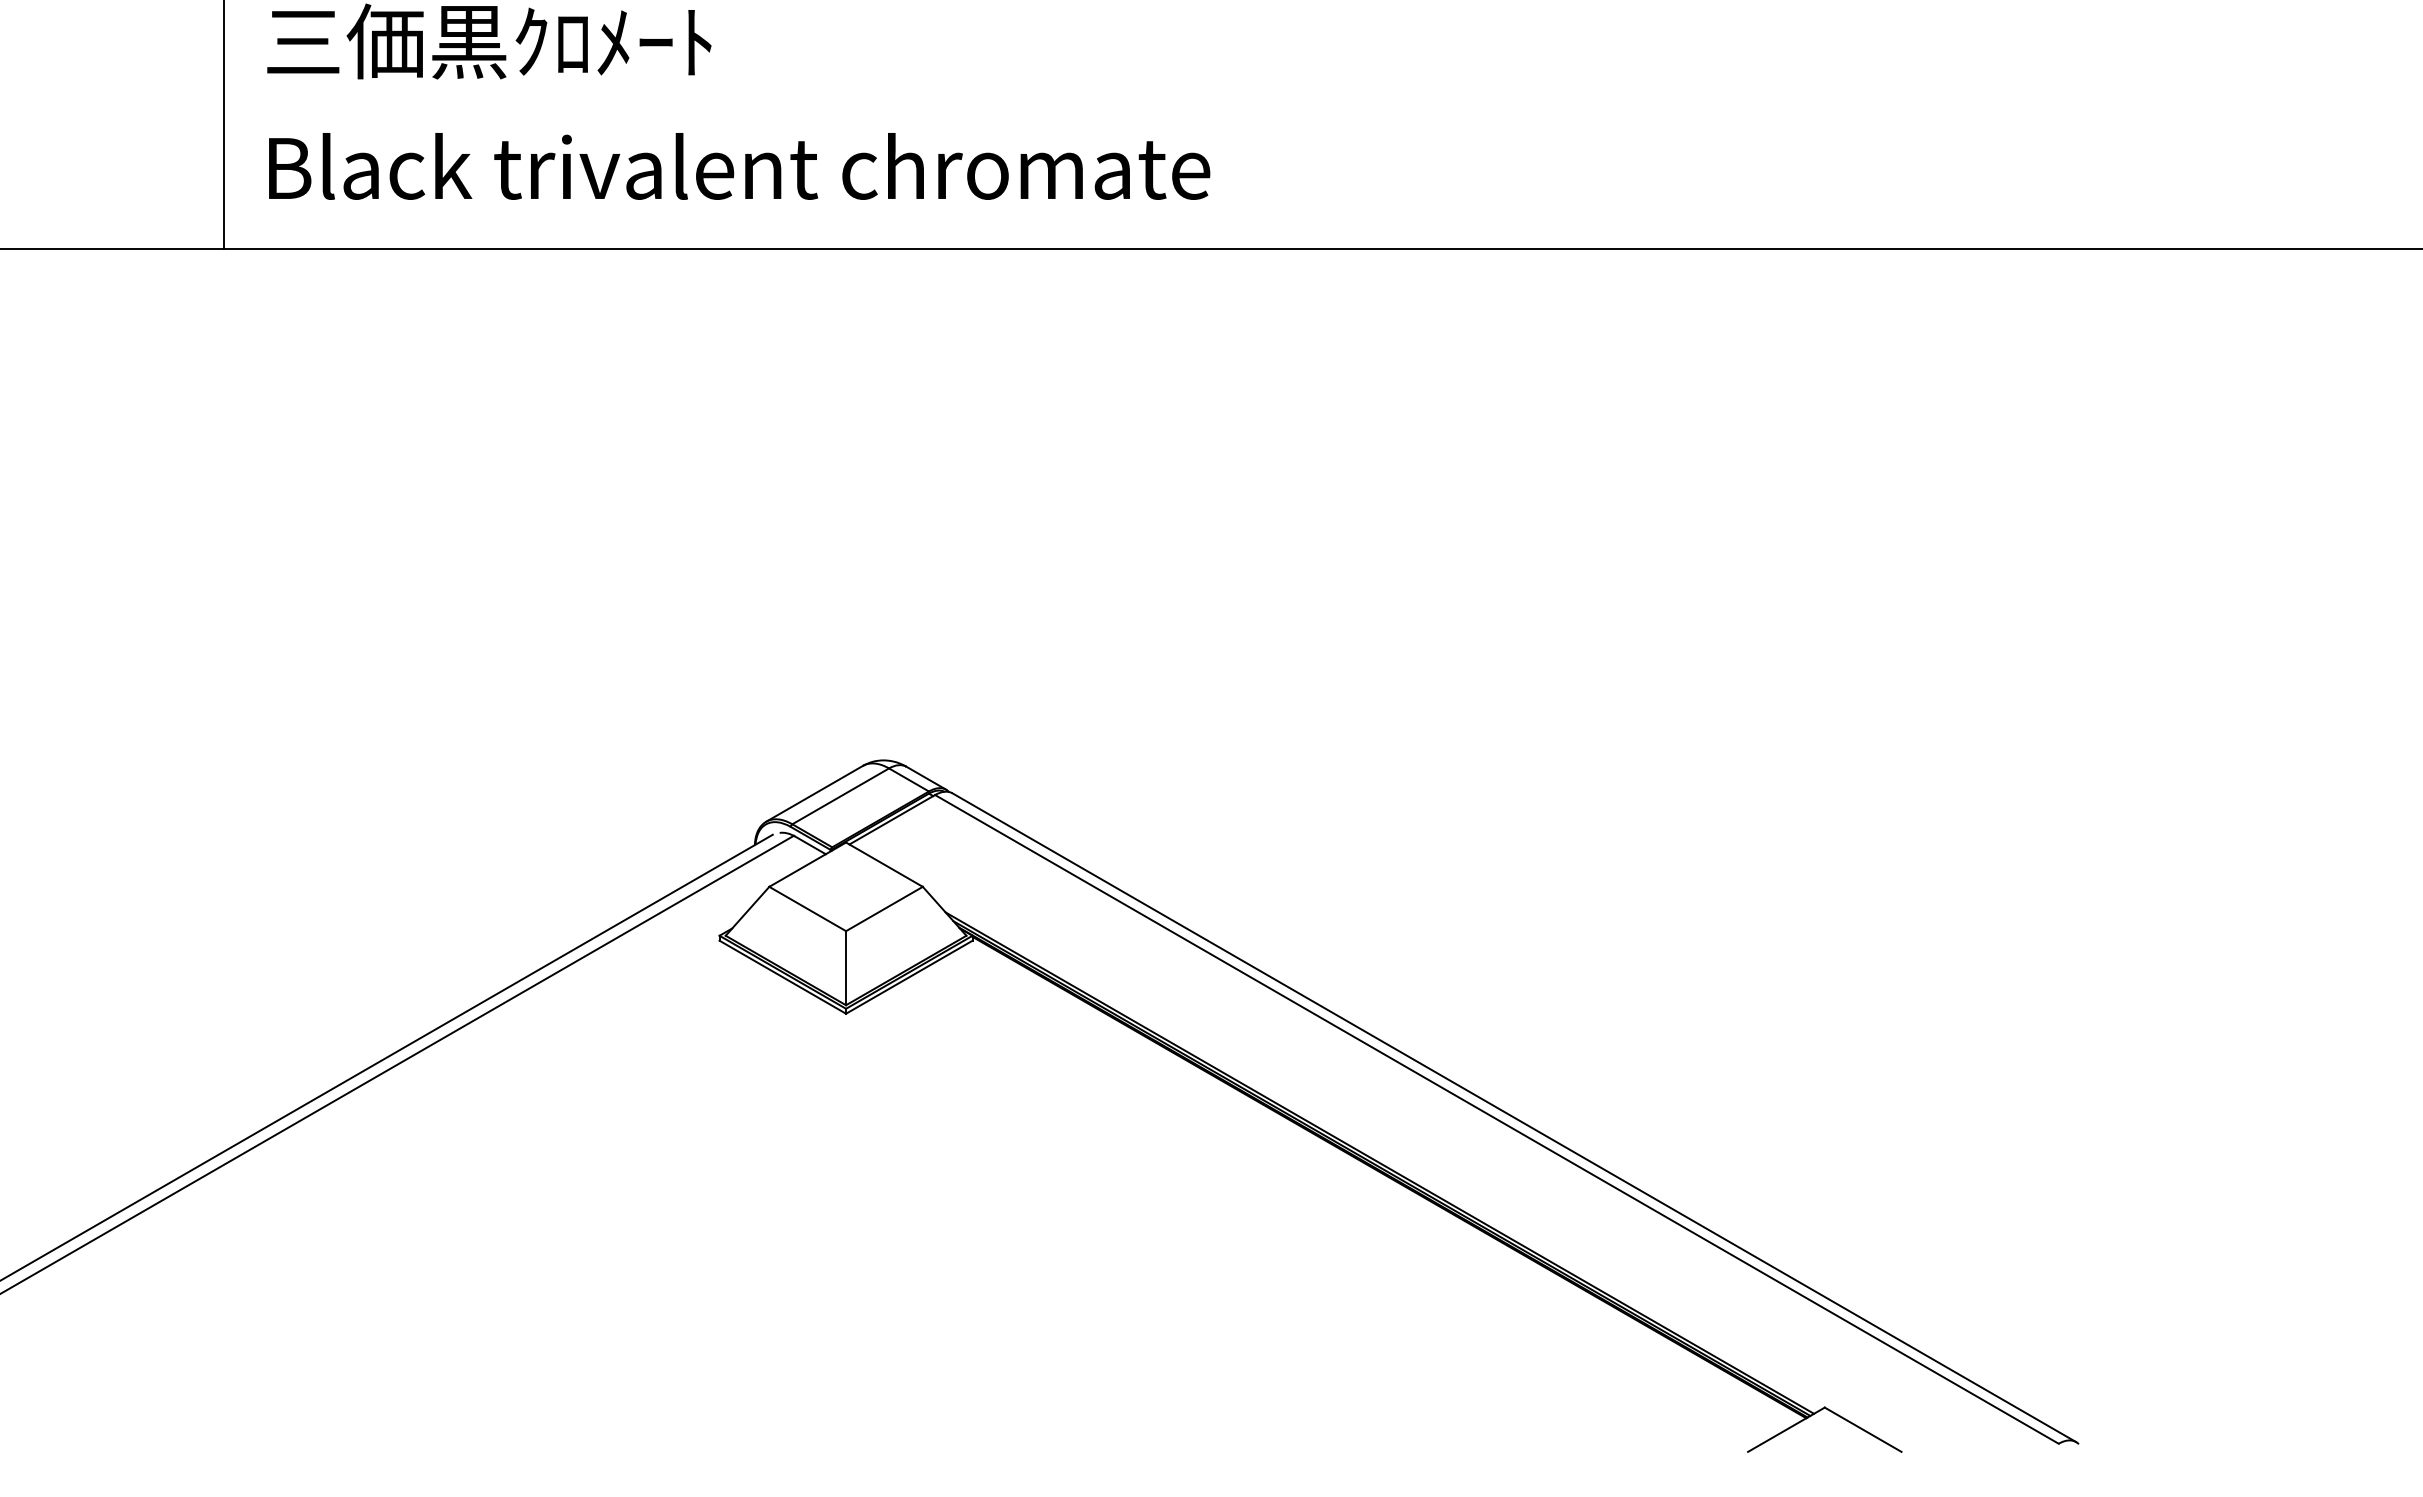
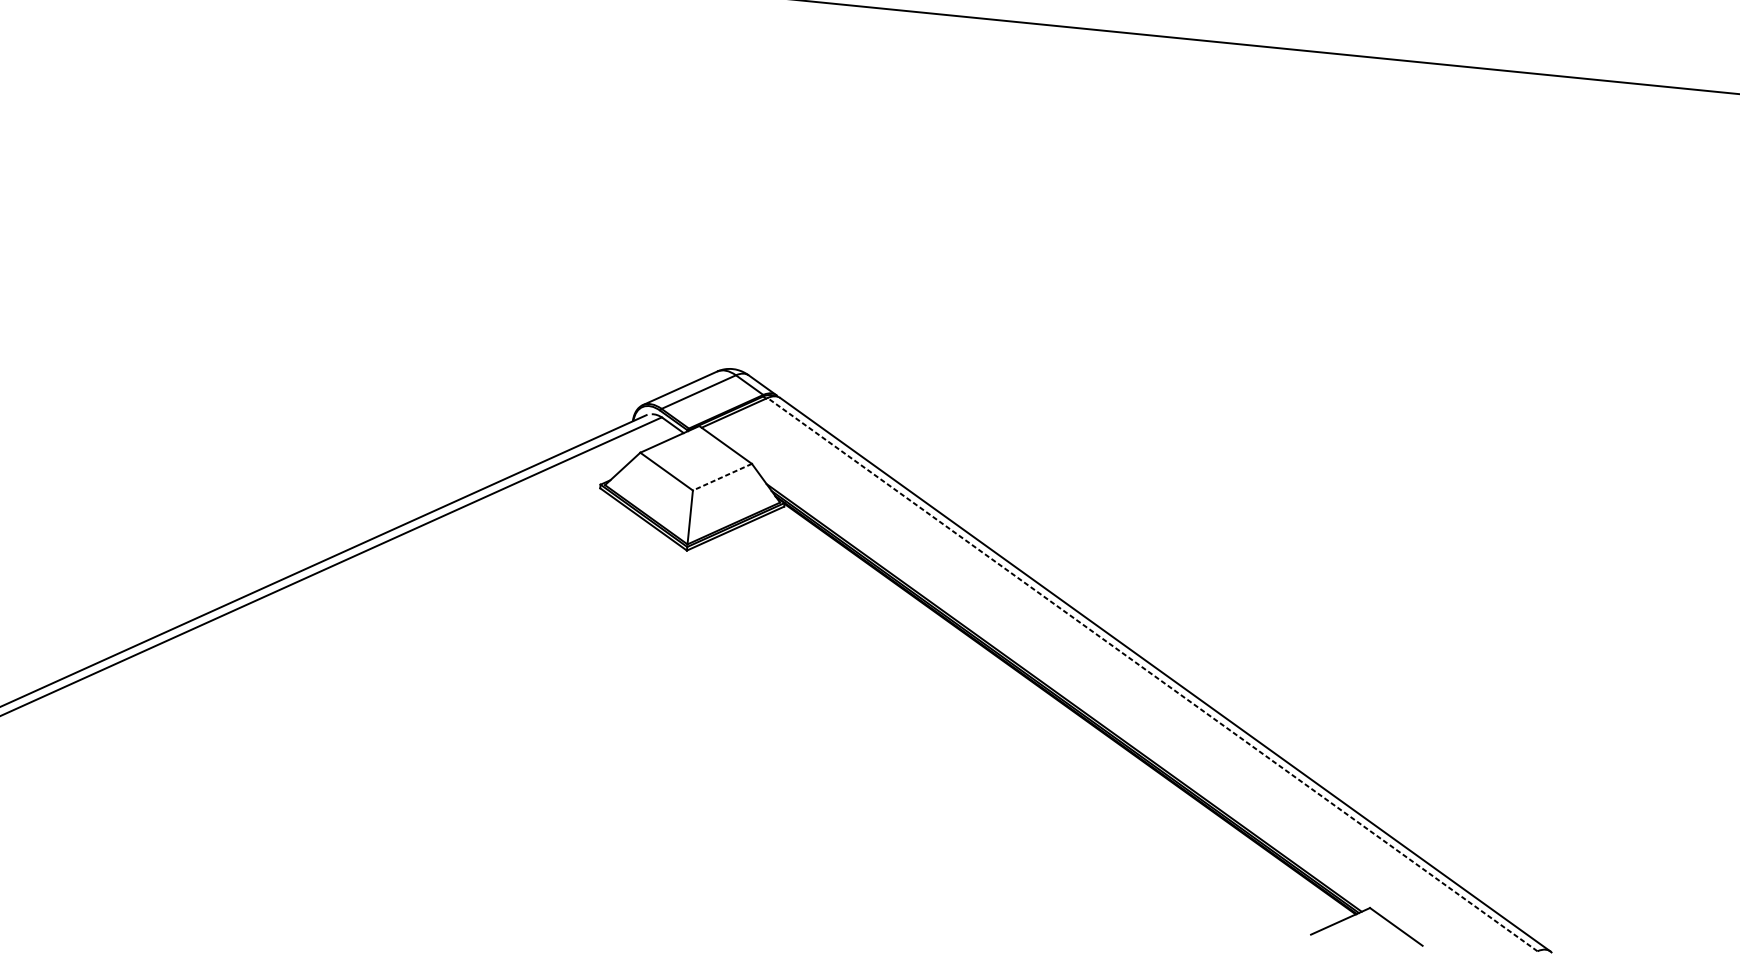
line: (884, 909) -> (722, 477), solid -> dashed
line: (1496, 1119) -> (1152, 674), solid -> dashed

